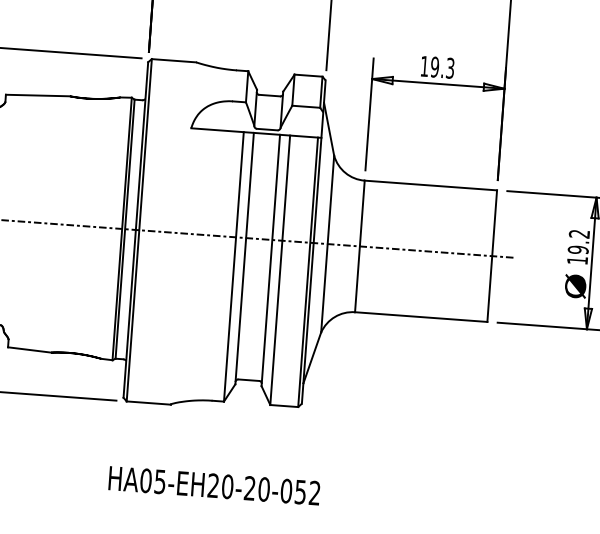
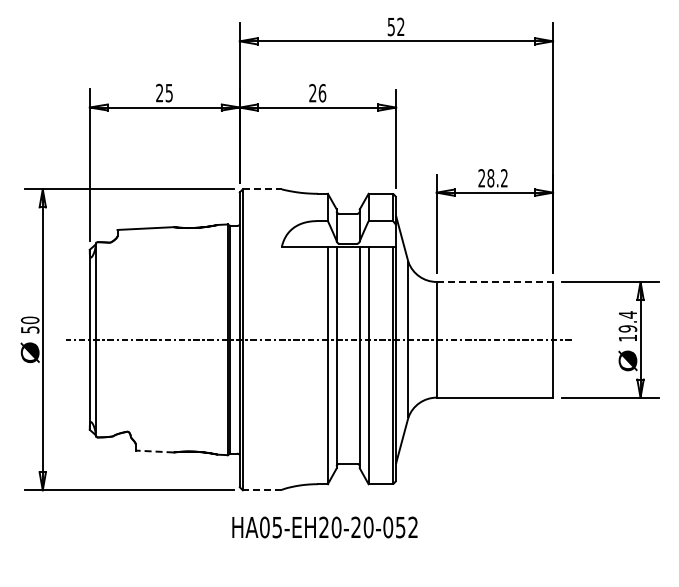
line: (174, 60) -> (262, 189), solid -> dashed
text: (436, 67) -> (492, 178), 19.3 -> 28.2
line: (431, 185) -> (495, 281), solid -> dashed
text: (579, 233) -> (627, 314), 19.2 -> 19.4
line: (29, 349) -> (154, 451), solid -> dashed
line: (147, 403) -> (261, 490), solid -> dashed
text: (213, 485) -> (324, 527), moved

